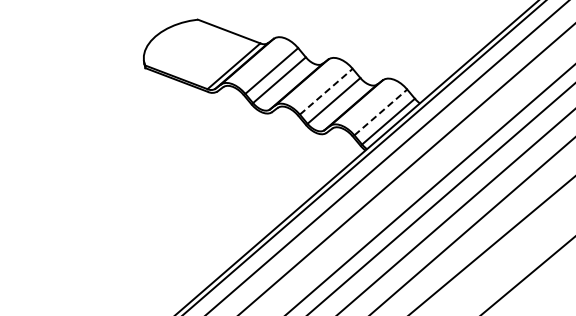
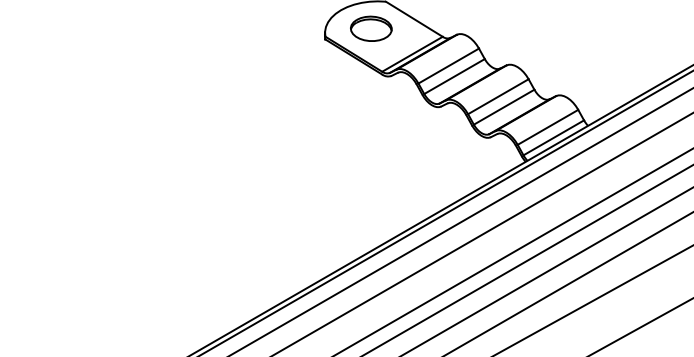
part: (188, 48) -> (371, 28), added
line: (326, 91) -> (498, 96), dashed -> solid
line: (381, 112) -> (548, 127), dashed -> solid

